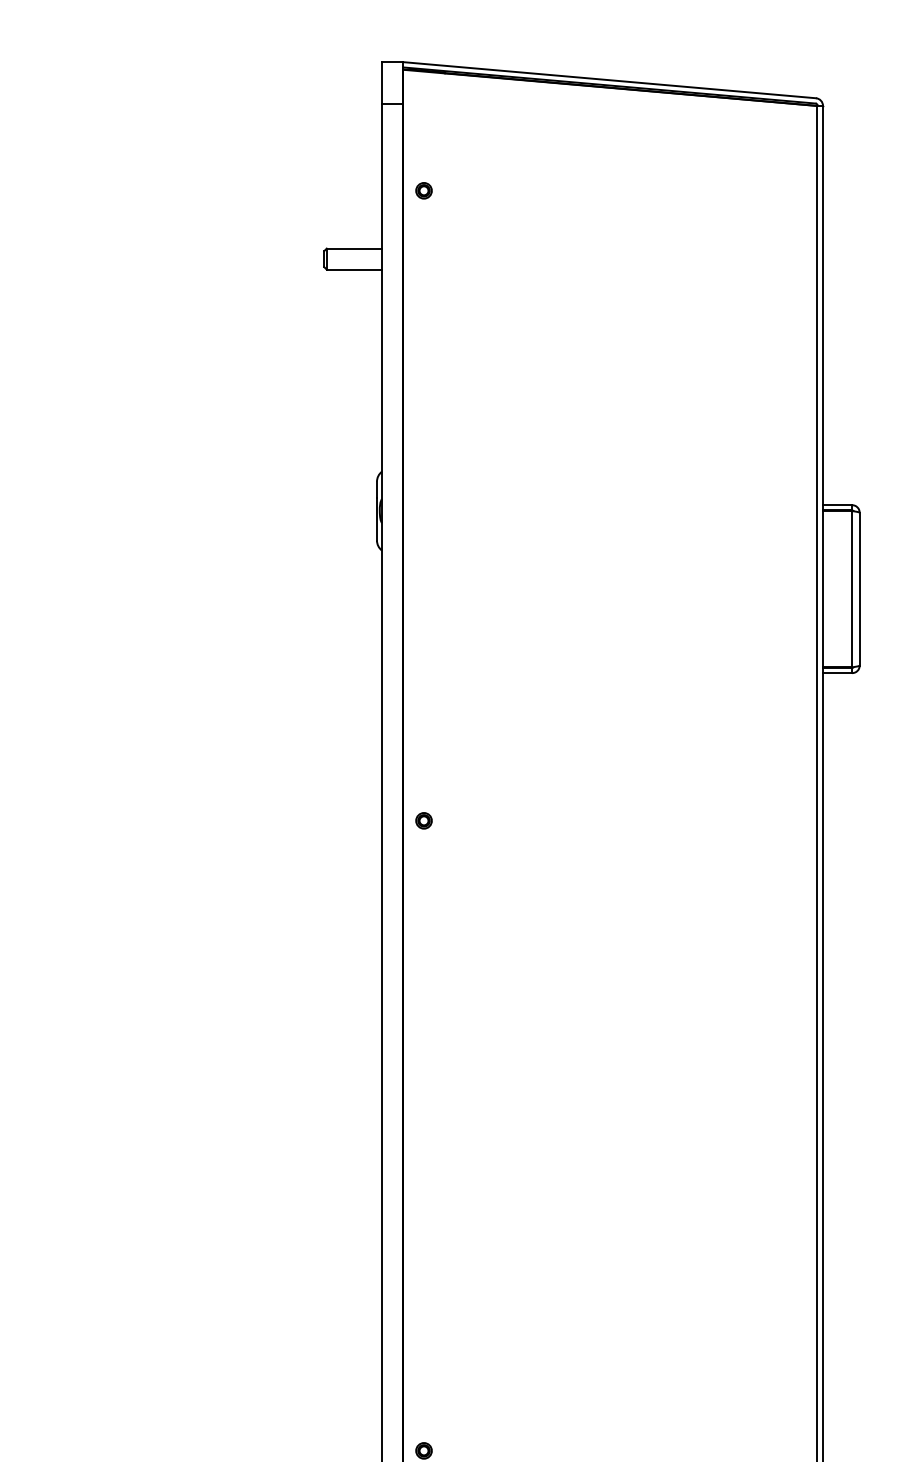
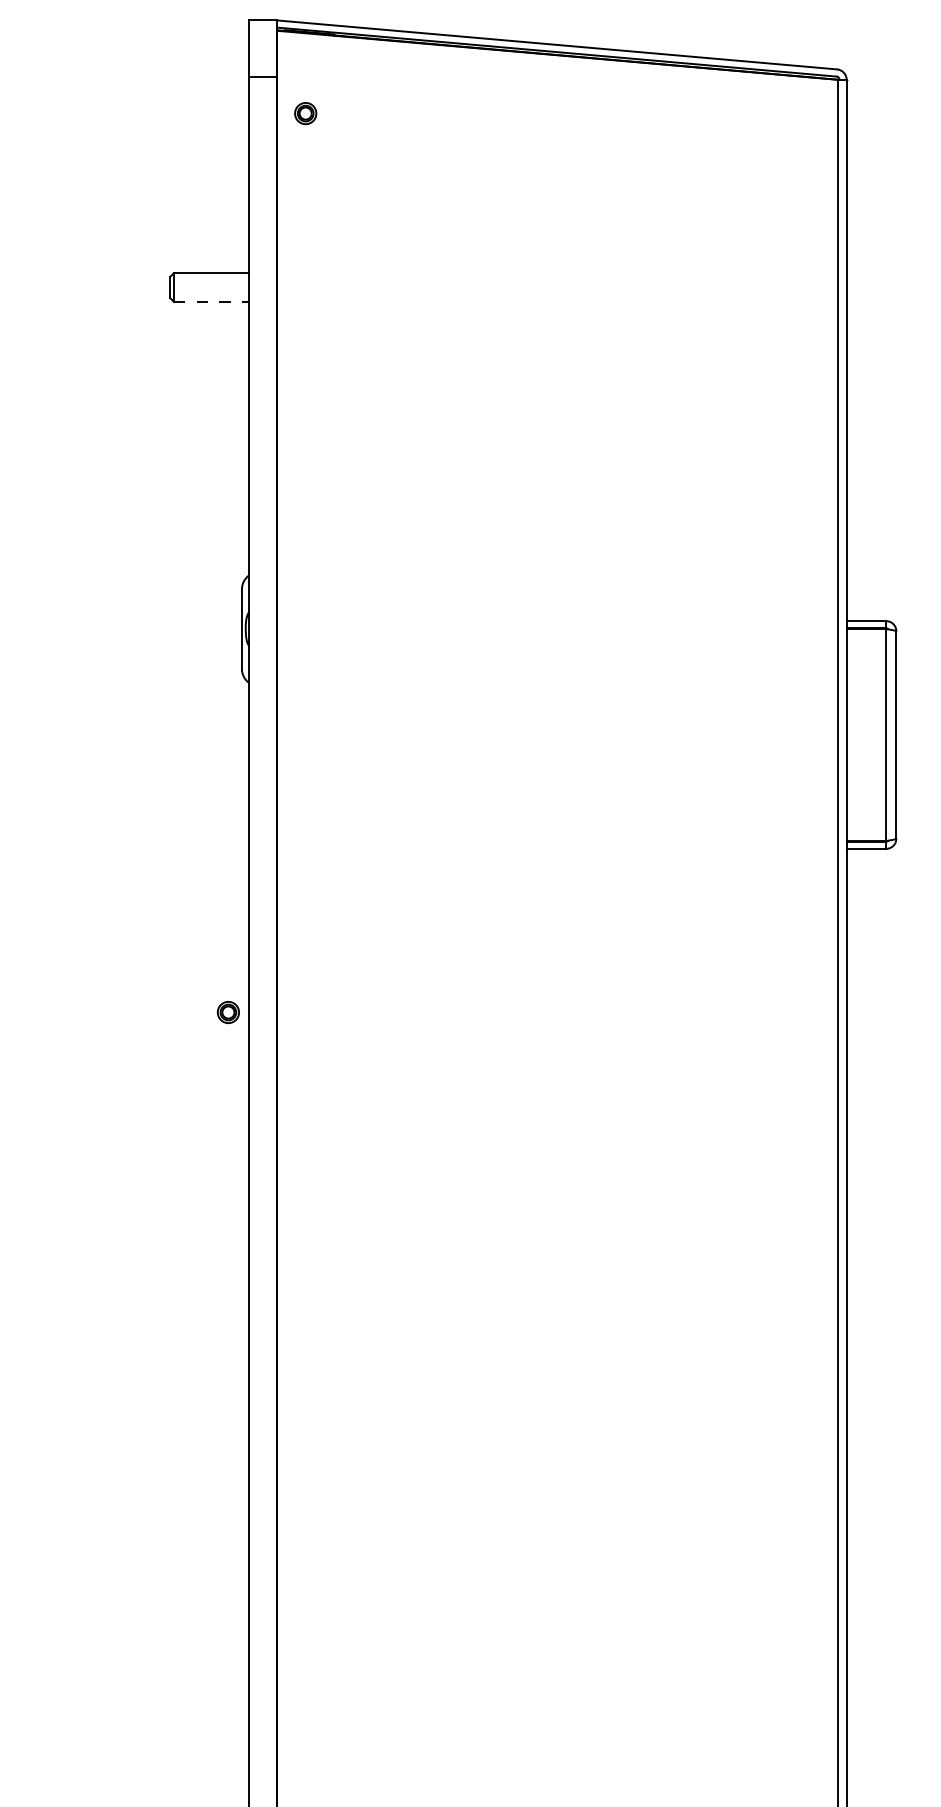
part: (423, 190) -> (304, 113), moved
line: (354, 269) -> (211, 301), solid -> dashed
part: (423, 820) -> (227, 1012), moved

